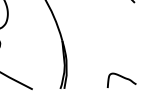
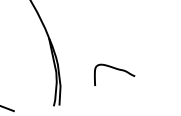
curve: (121, 77) -> (112, 68), moved

